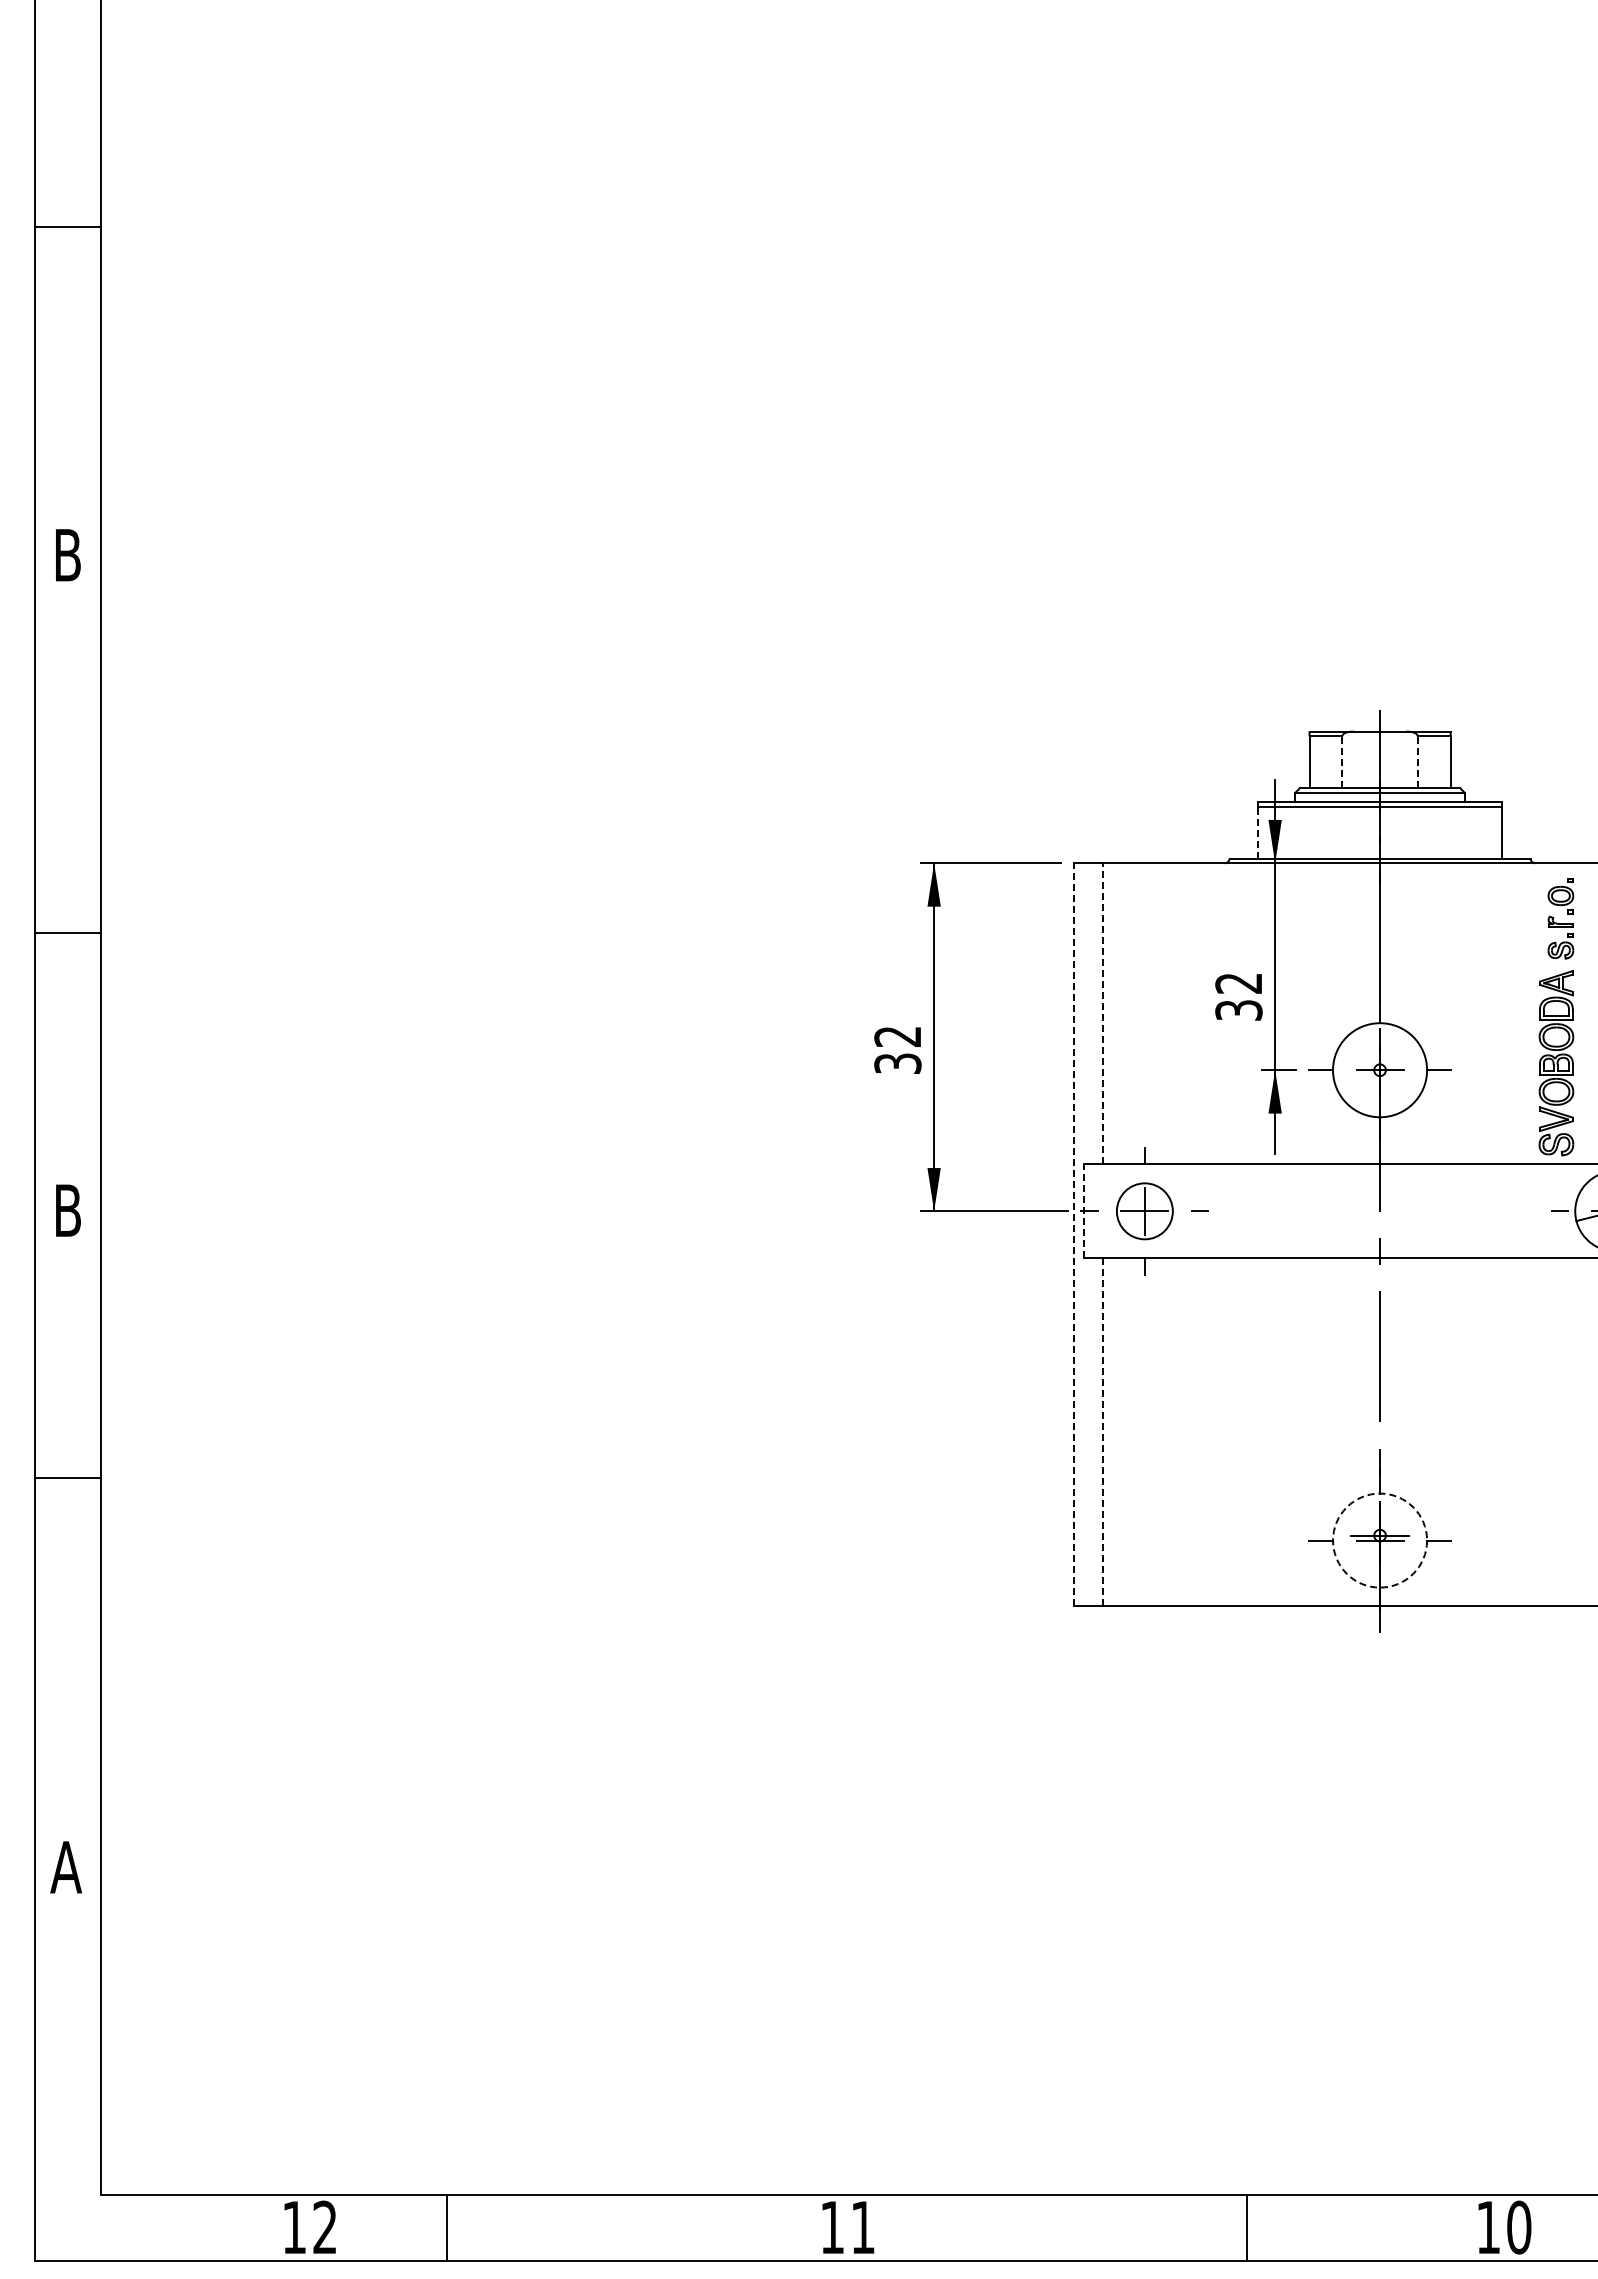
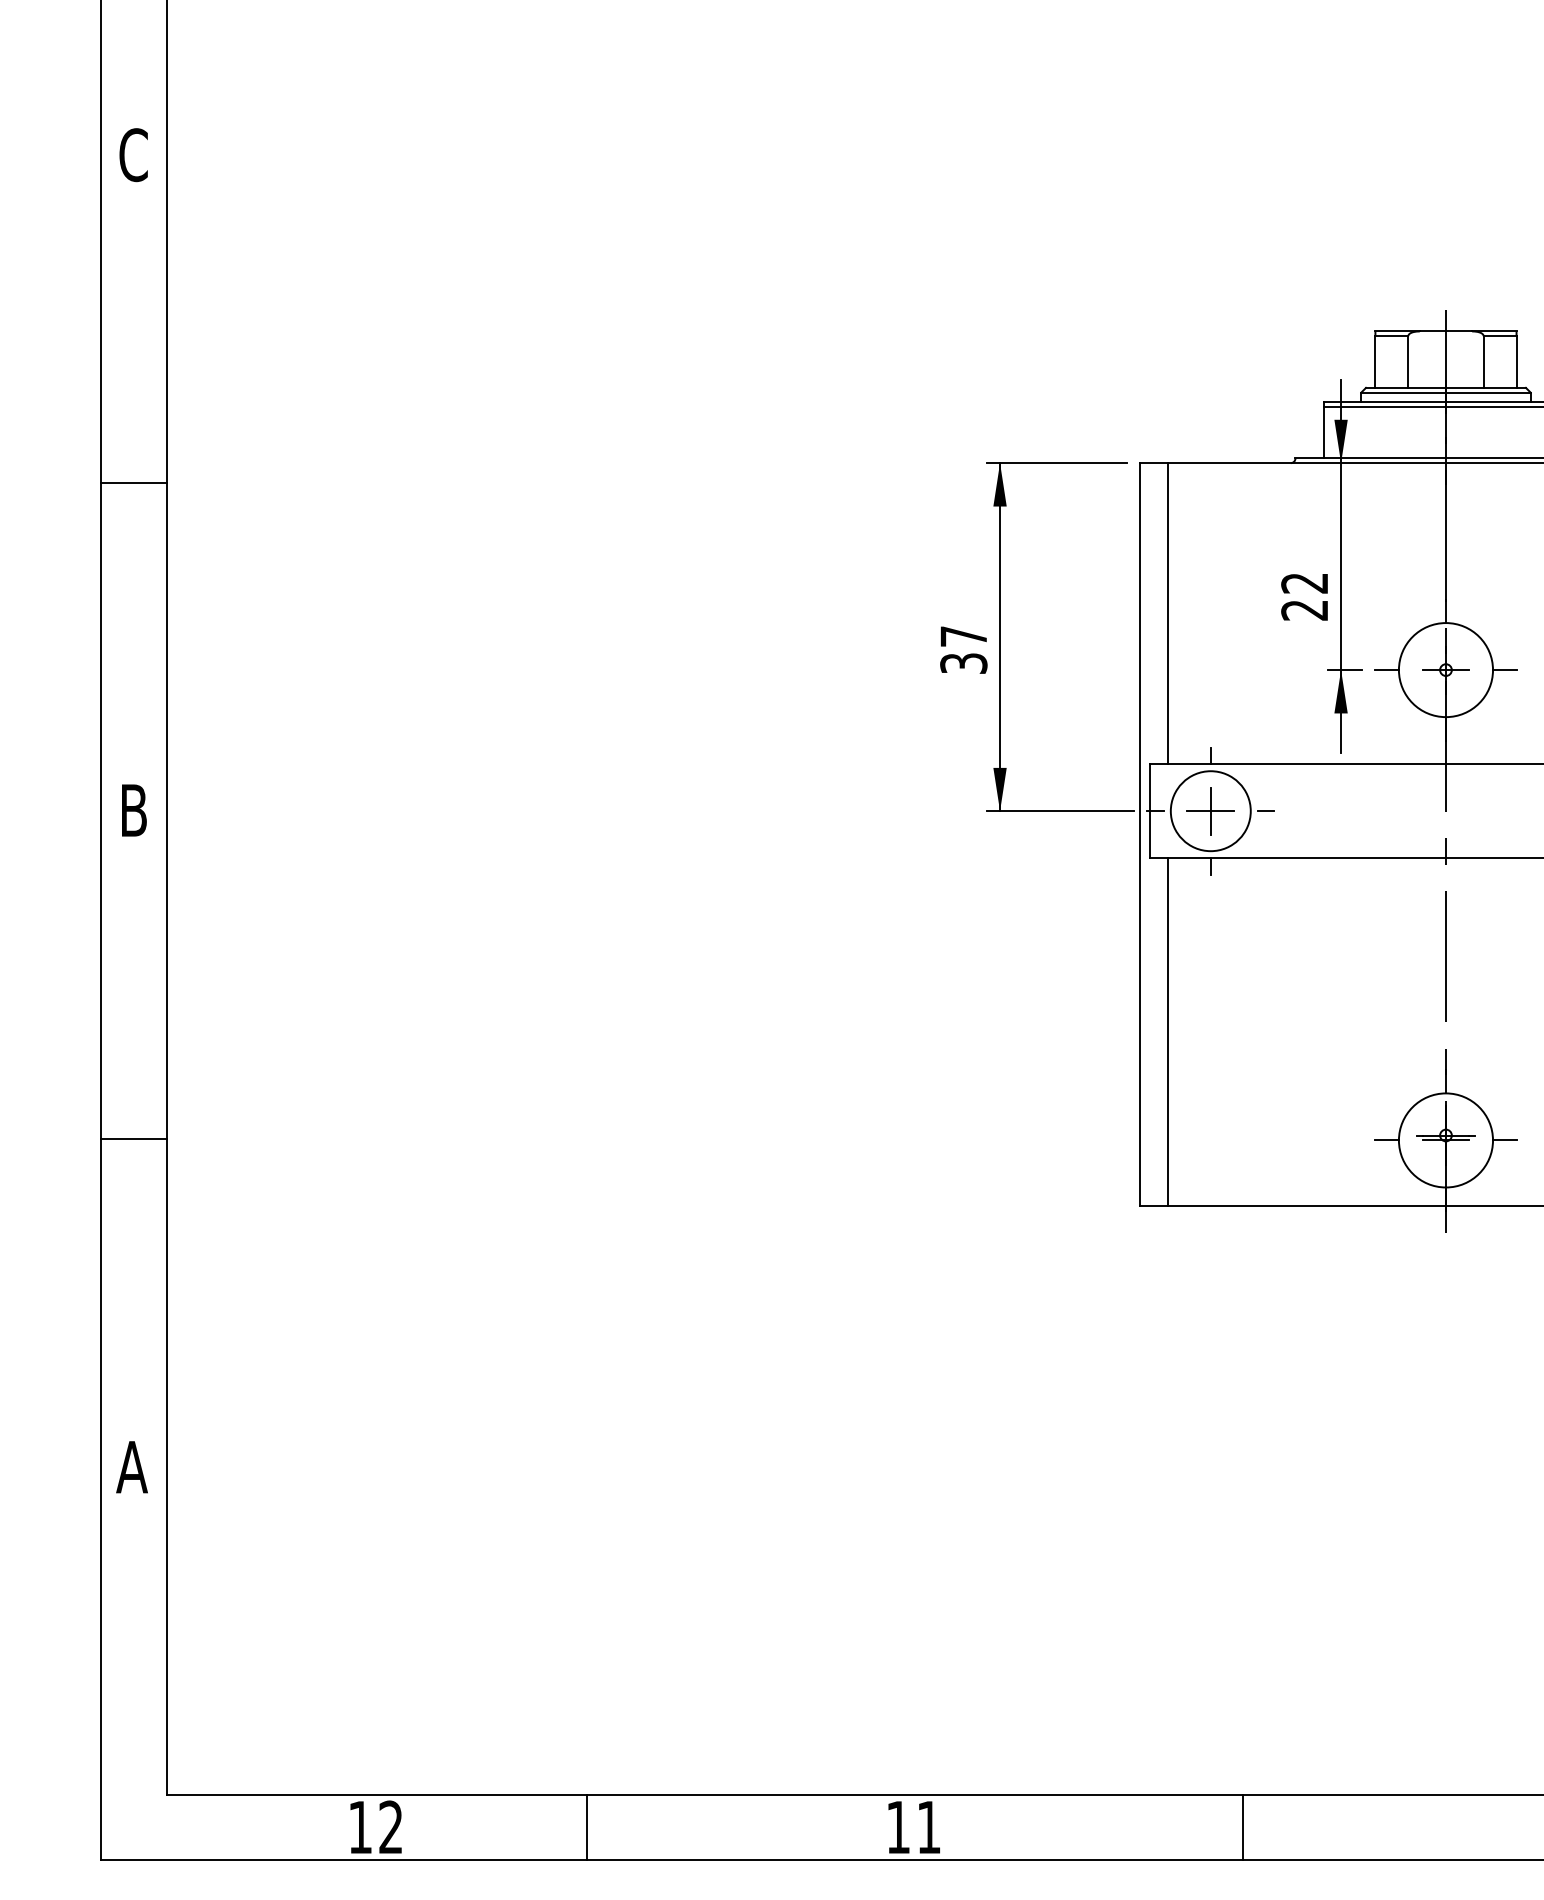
text: (67, 555) -> (133, 155), B -> C
line: (1342, 762) -> (1408, 362), dashed -> solid
line: (1417, 762) -> (1483, 362), dashed -> solid
line: (1257, 832) -> (1323, 432), dashed -> solid
line: (68, 932) -> (134, 482), moved
text: (1238, 1010) -> (1304, 610), 32 -> 22
line: (1102, 1013) -> (1168, 613), dashed -> solid
text: (897, 1036) -> (963, 636), 32 -> 37
line: (1083, 1210) -> (1149, 810), dashed -> solid
circle: (1144, 1211) -> (1210, 811), size x1.43
line: (1074, 1234) -> (1140, 834), dashed -> solid
line: (1102, 1431) -> (1168, 1031), dashed -> solid
line: (68, 1477) -> (134, 1138), moved
circle: (1380, 1540) -> (1446, 1140), dashed -> solid
line: (446, 2227) -> (586, 1827), moved
line: (1247, 2227) -> (1243, 1827), moved

